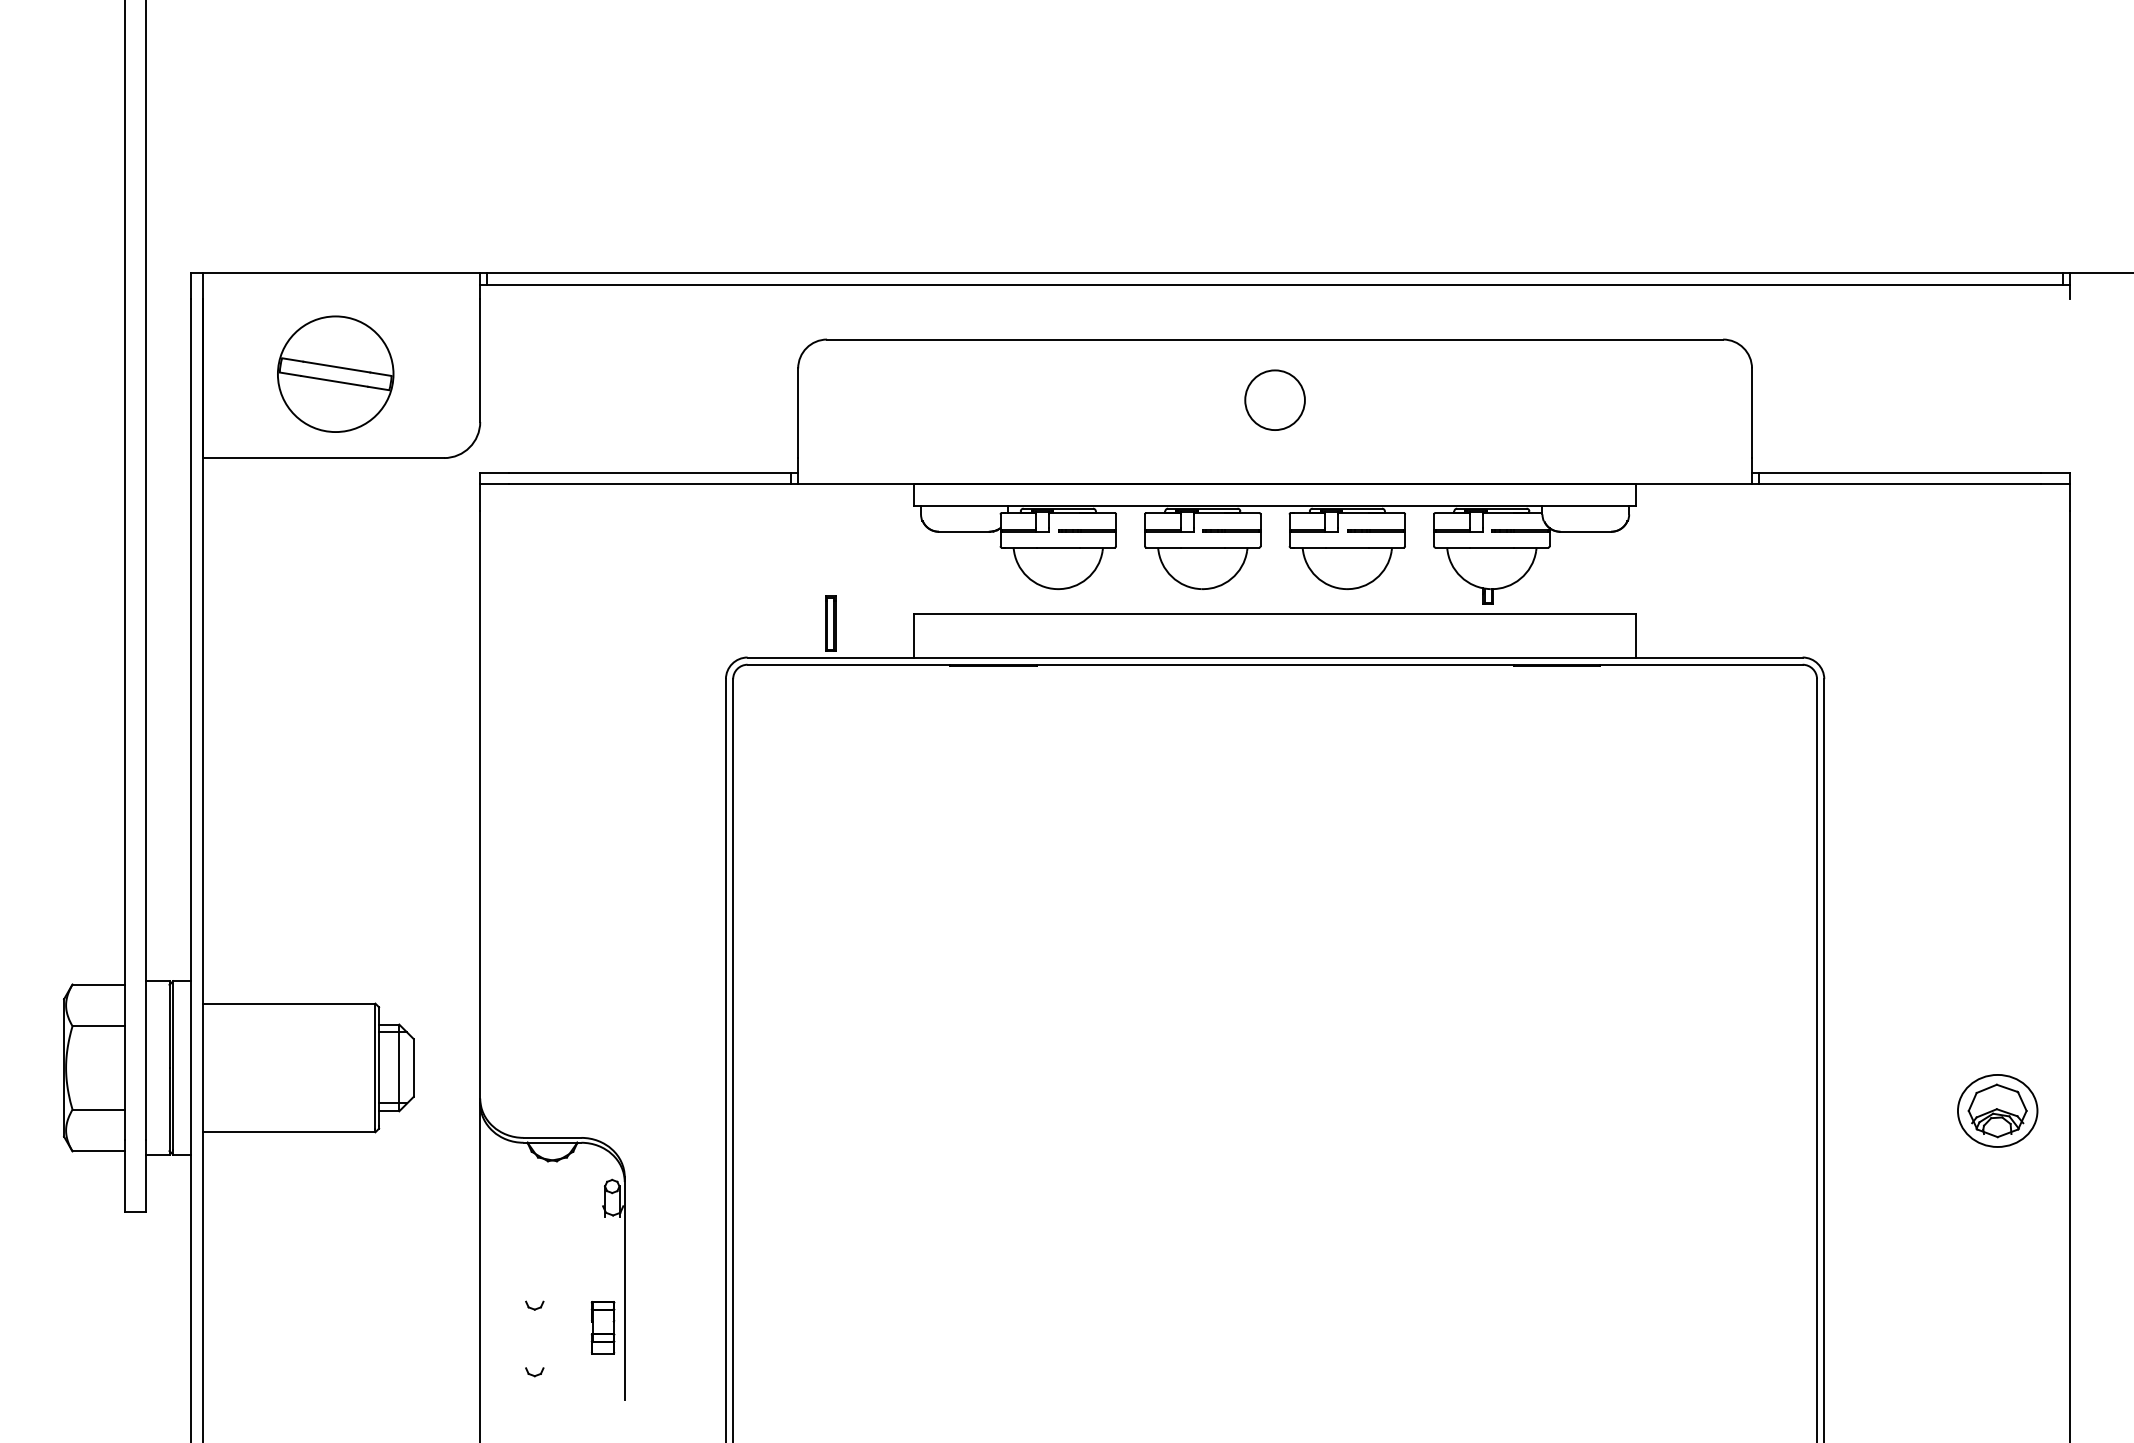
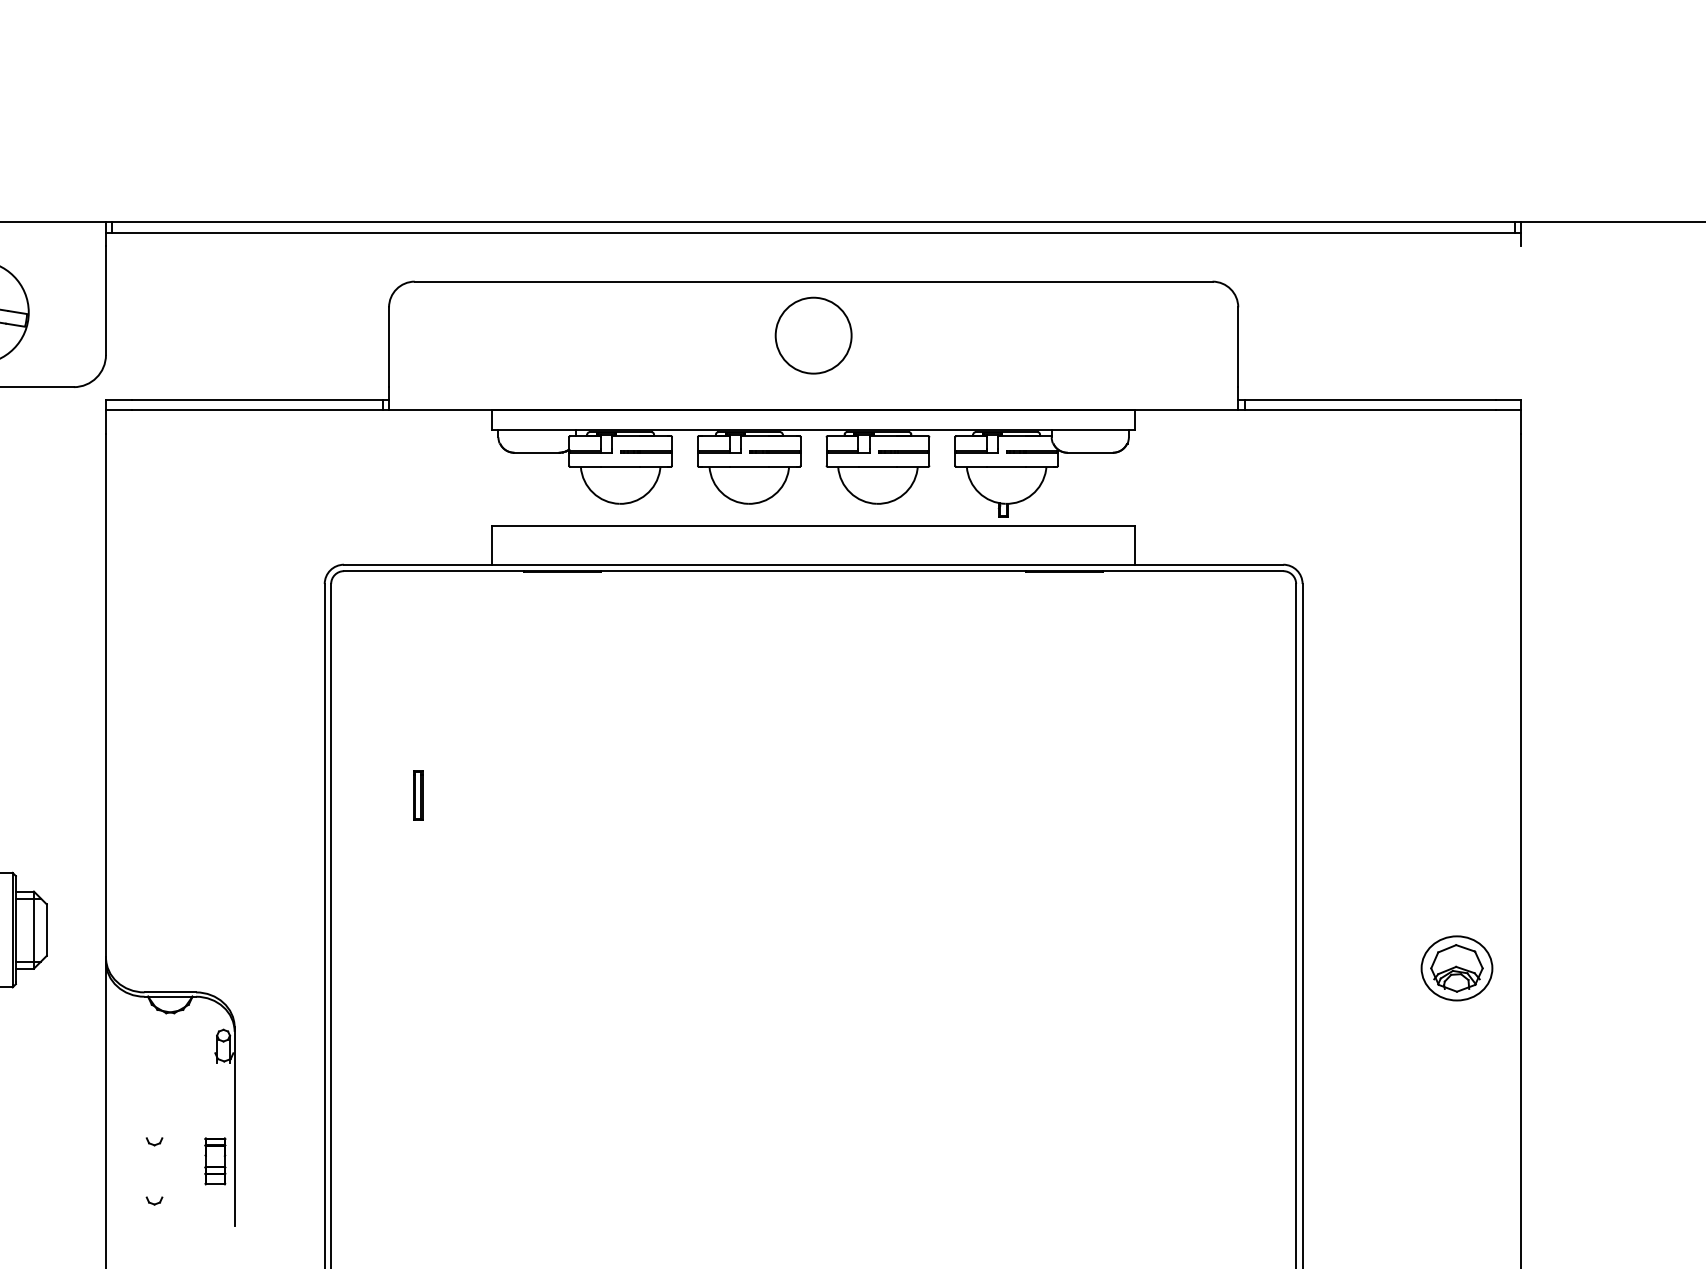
circle: (1274, 399) -> (813, 335), size x1.43
part: (830, 623) -> (417, 795), moved

